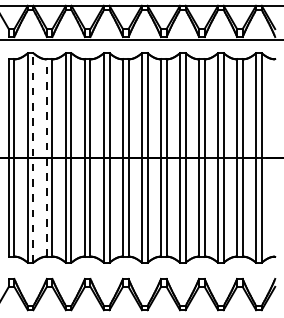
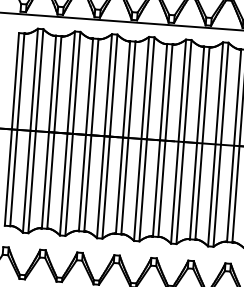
line: (33, 158) -> (35, 131), dashed -> solid
line: (46, 158) -> (48, 132), dashed -> solid

